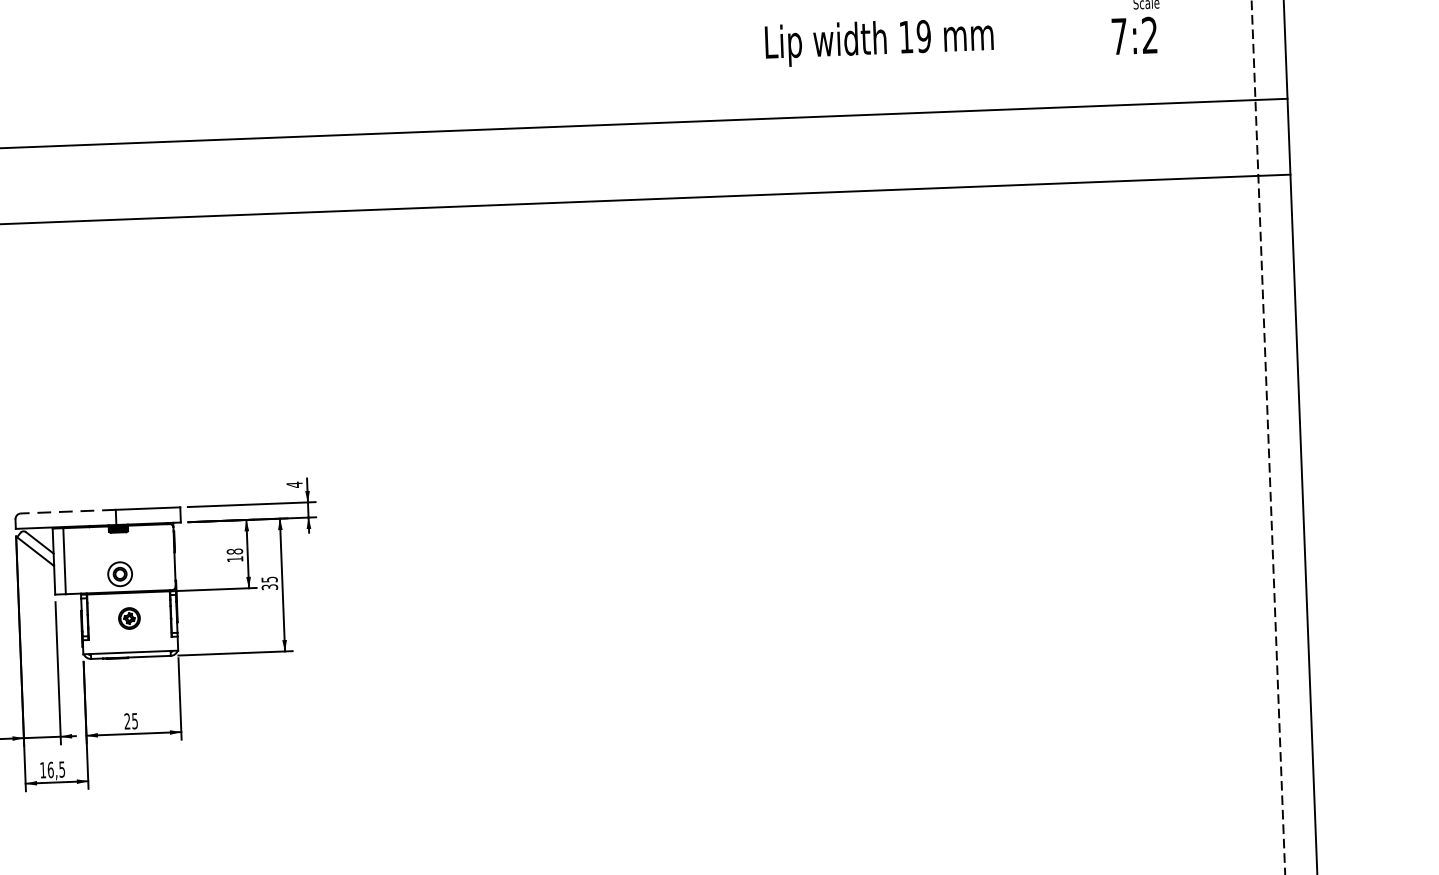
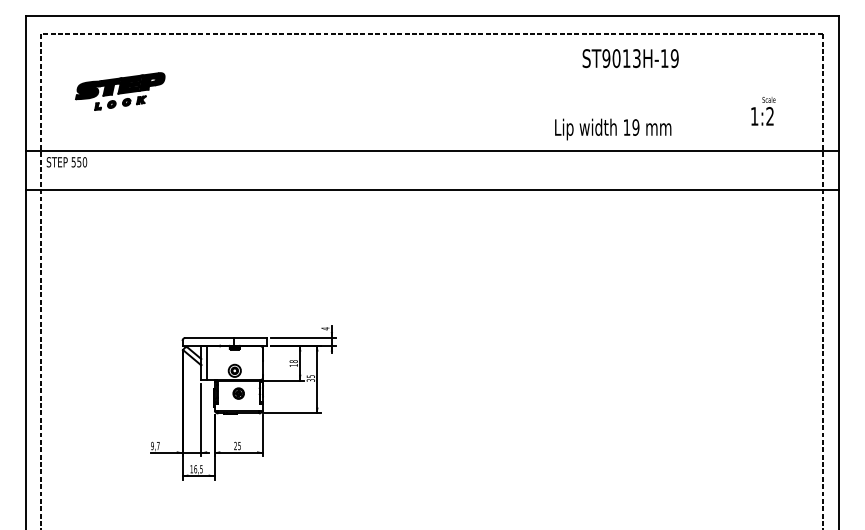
text: (1119, 36) -> (754, 116), 7:2 -> 1:2
text: (880, 41) -> (613, 129), moved
line: (68, 510) -> (209, 337), dashed -> solid

